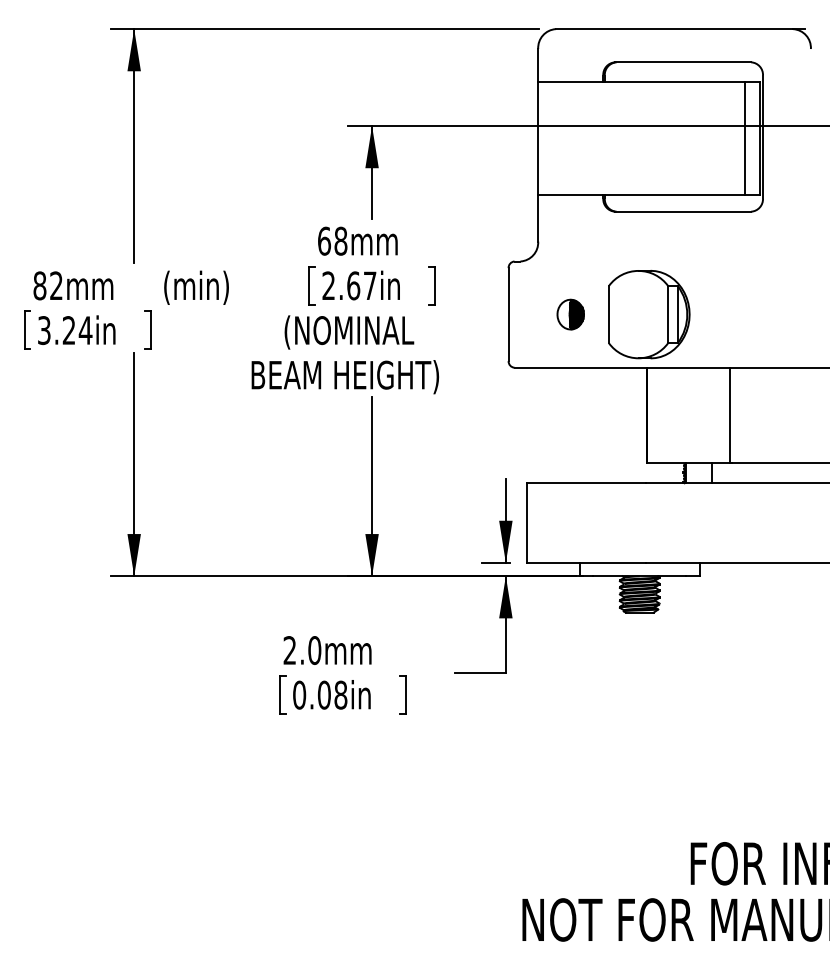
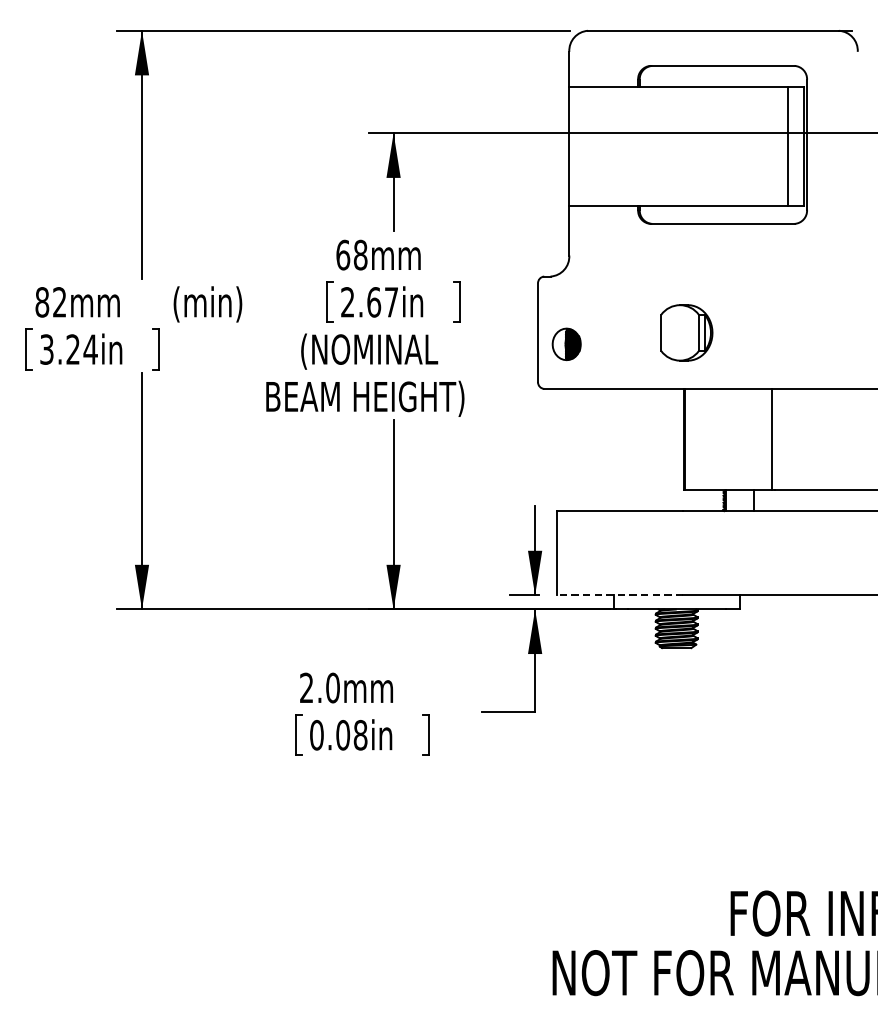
part: (570, 314) -> (566, 344), moved
part: (649, 314) -> (687, 332), size x0.6
line: (586, 562) -> (620, 594), solid -> dashed

